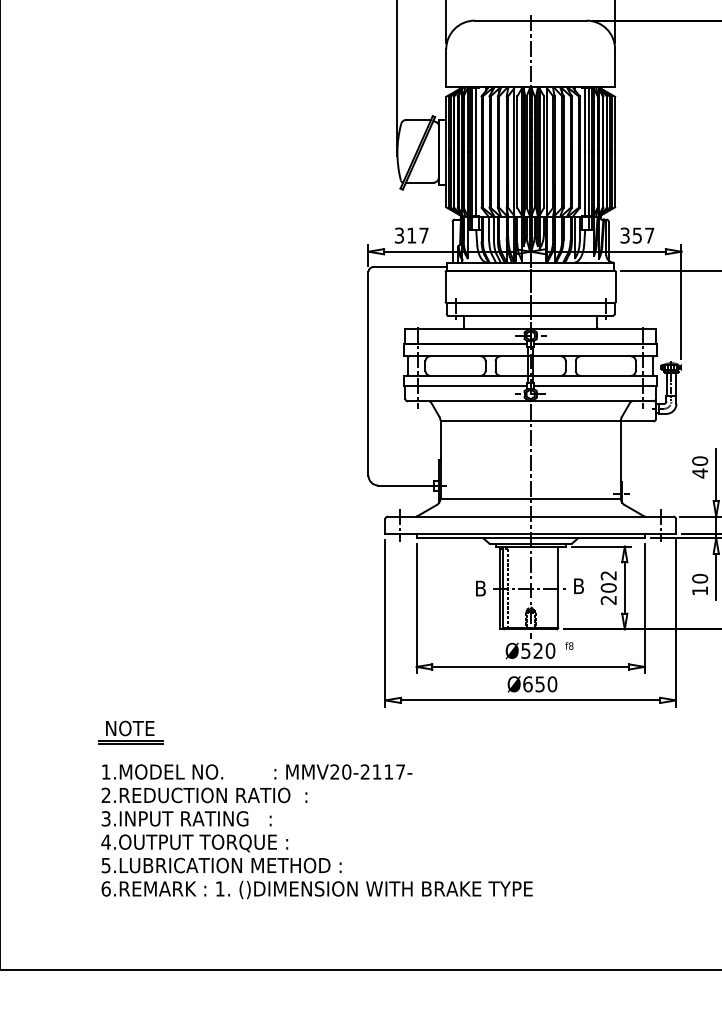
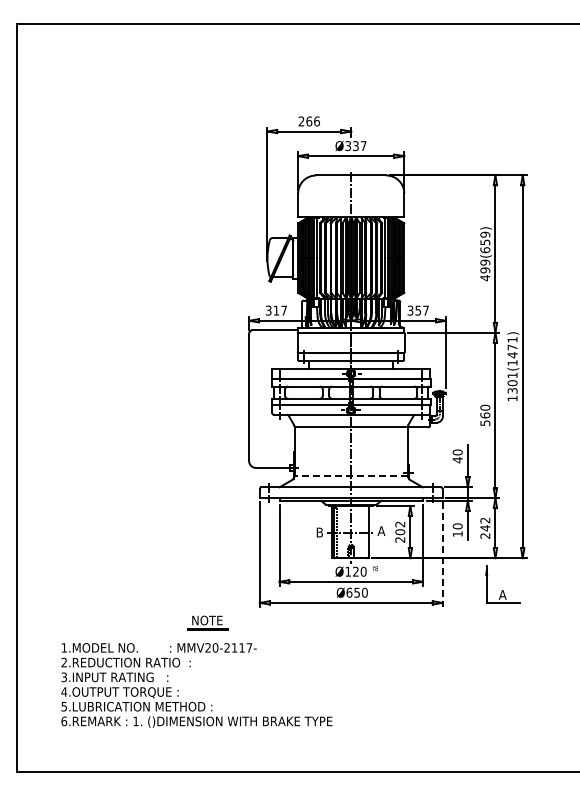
line: (531, 497) -> (351, 475), solid -> dashed
text: (578, 585) -> (381, 530), B -> A
line: (675, 625) -> (442, 555), solid -> dashed
text: (524, 650) -> (347, 571), Ø520 -> Ø120
part: (130, 731) -> (207, 622), moved
text: (316, 831) -> (196, 685), moved

